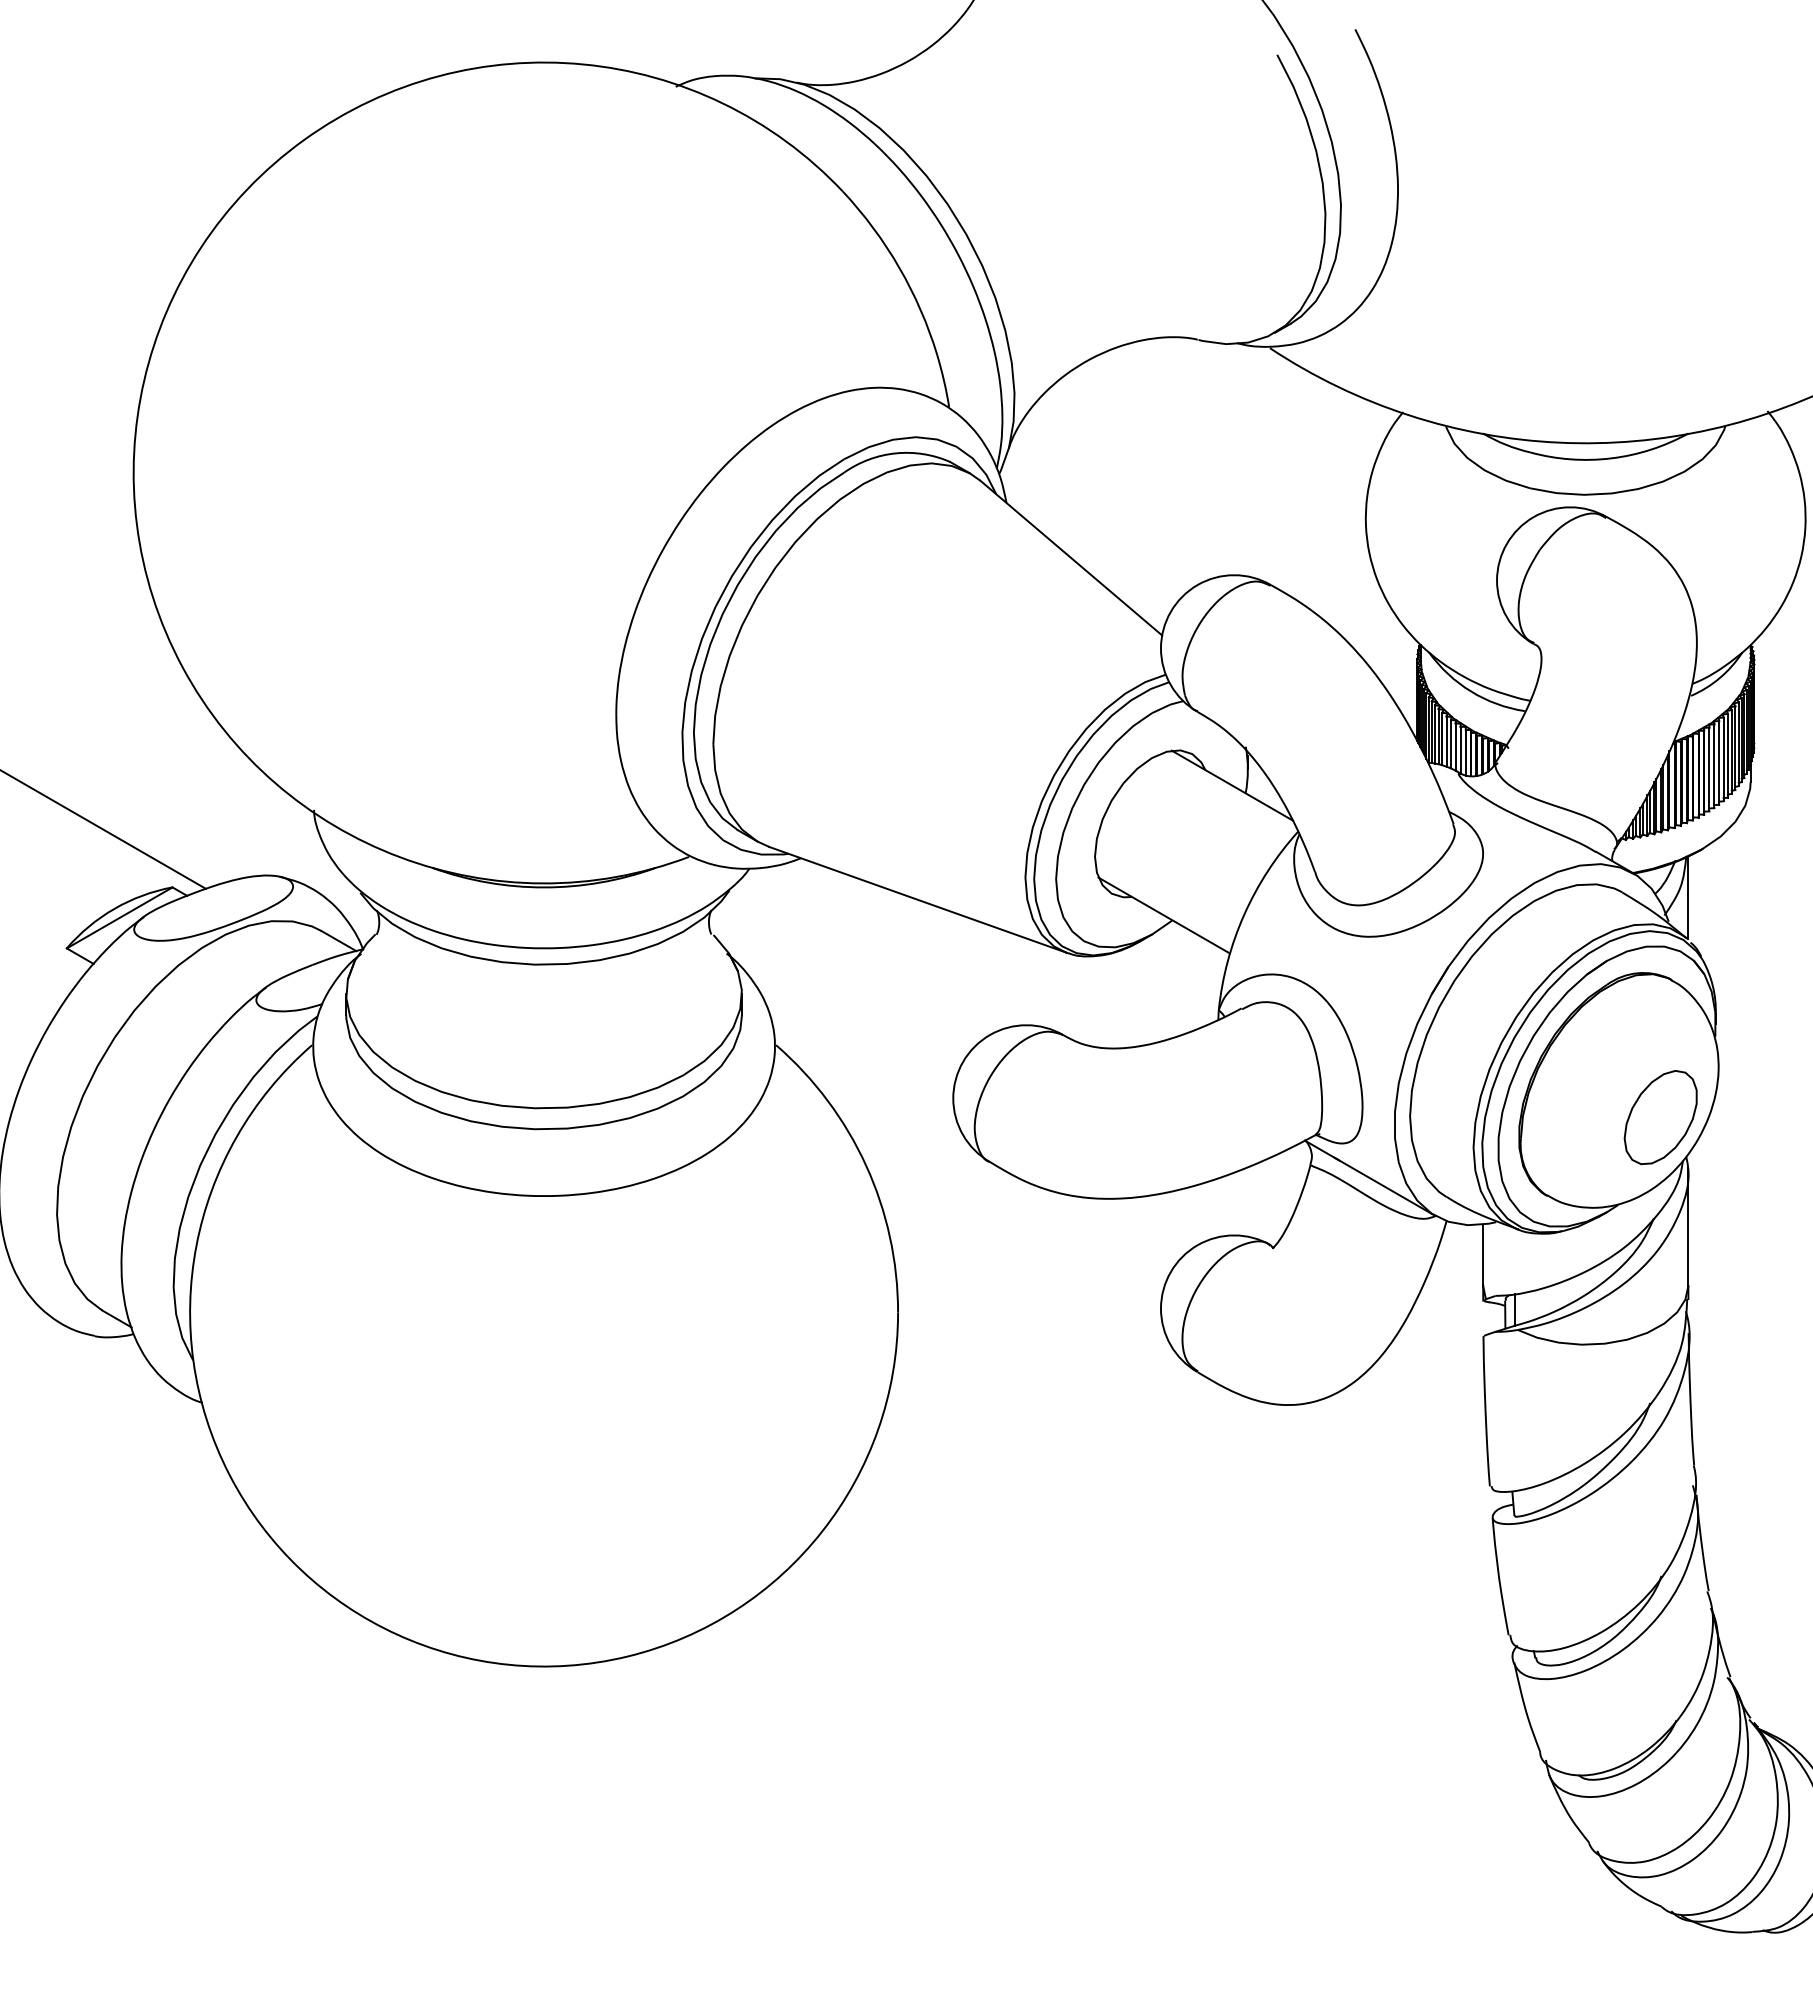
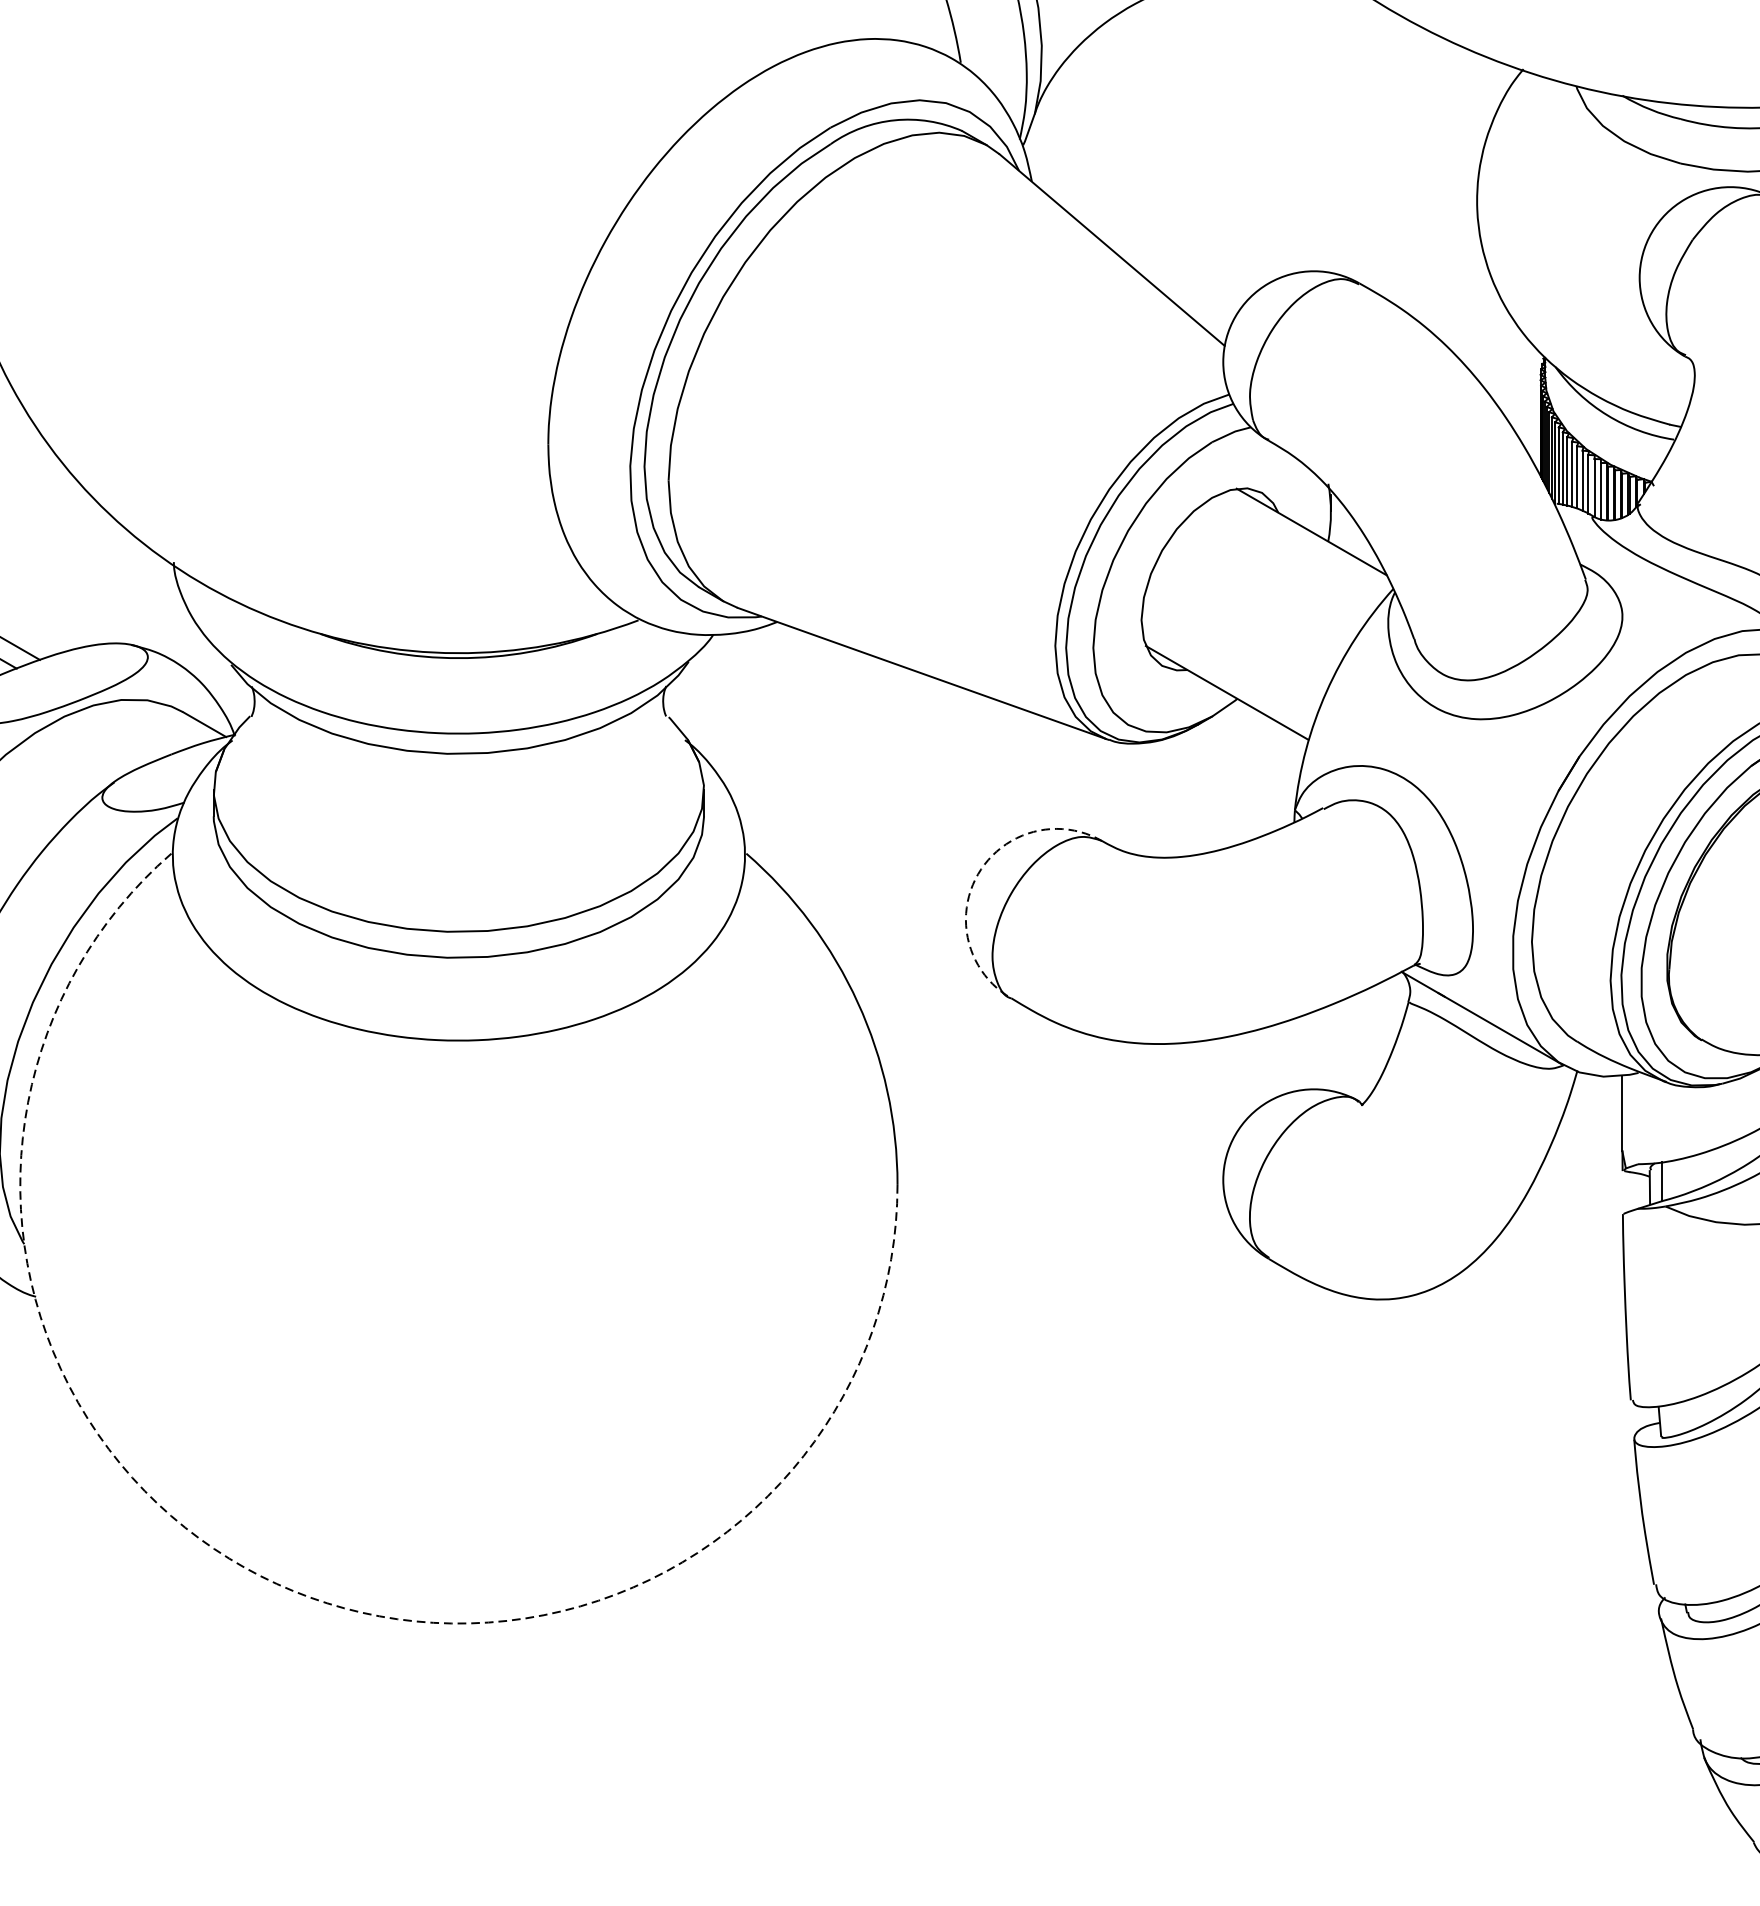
arc: (963, 1061) -> (978, 873), solid -> dashed
arc: (397, 1634) -> (277, 1583), solid -> dashed

